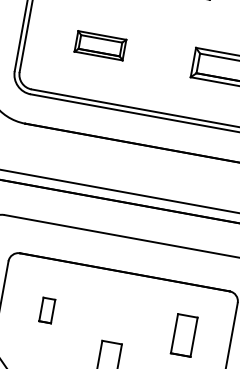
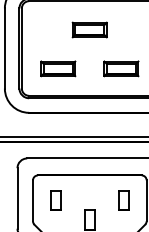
part: (100, 45) -> (58, 68), size x1.43
part: (46, 310) -> (55, 200), size x1.67

